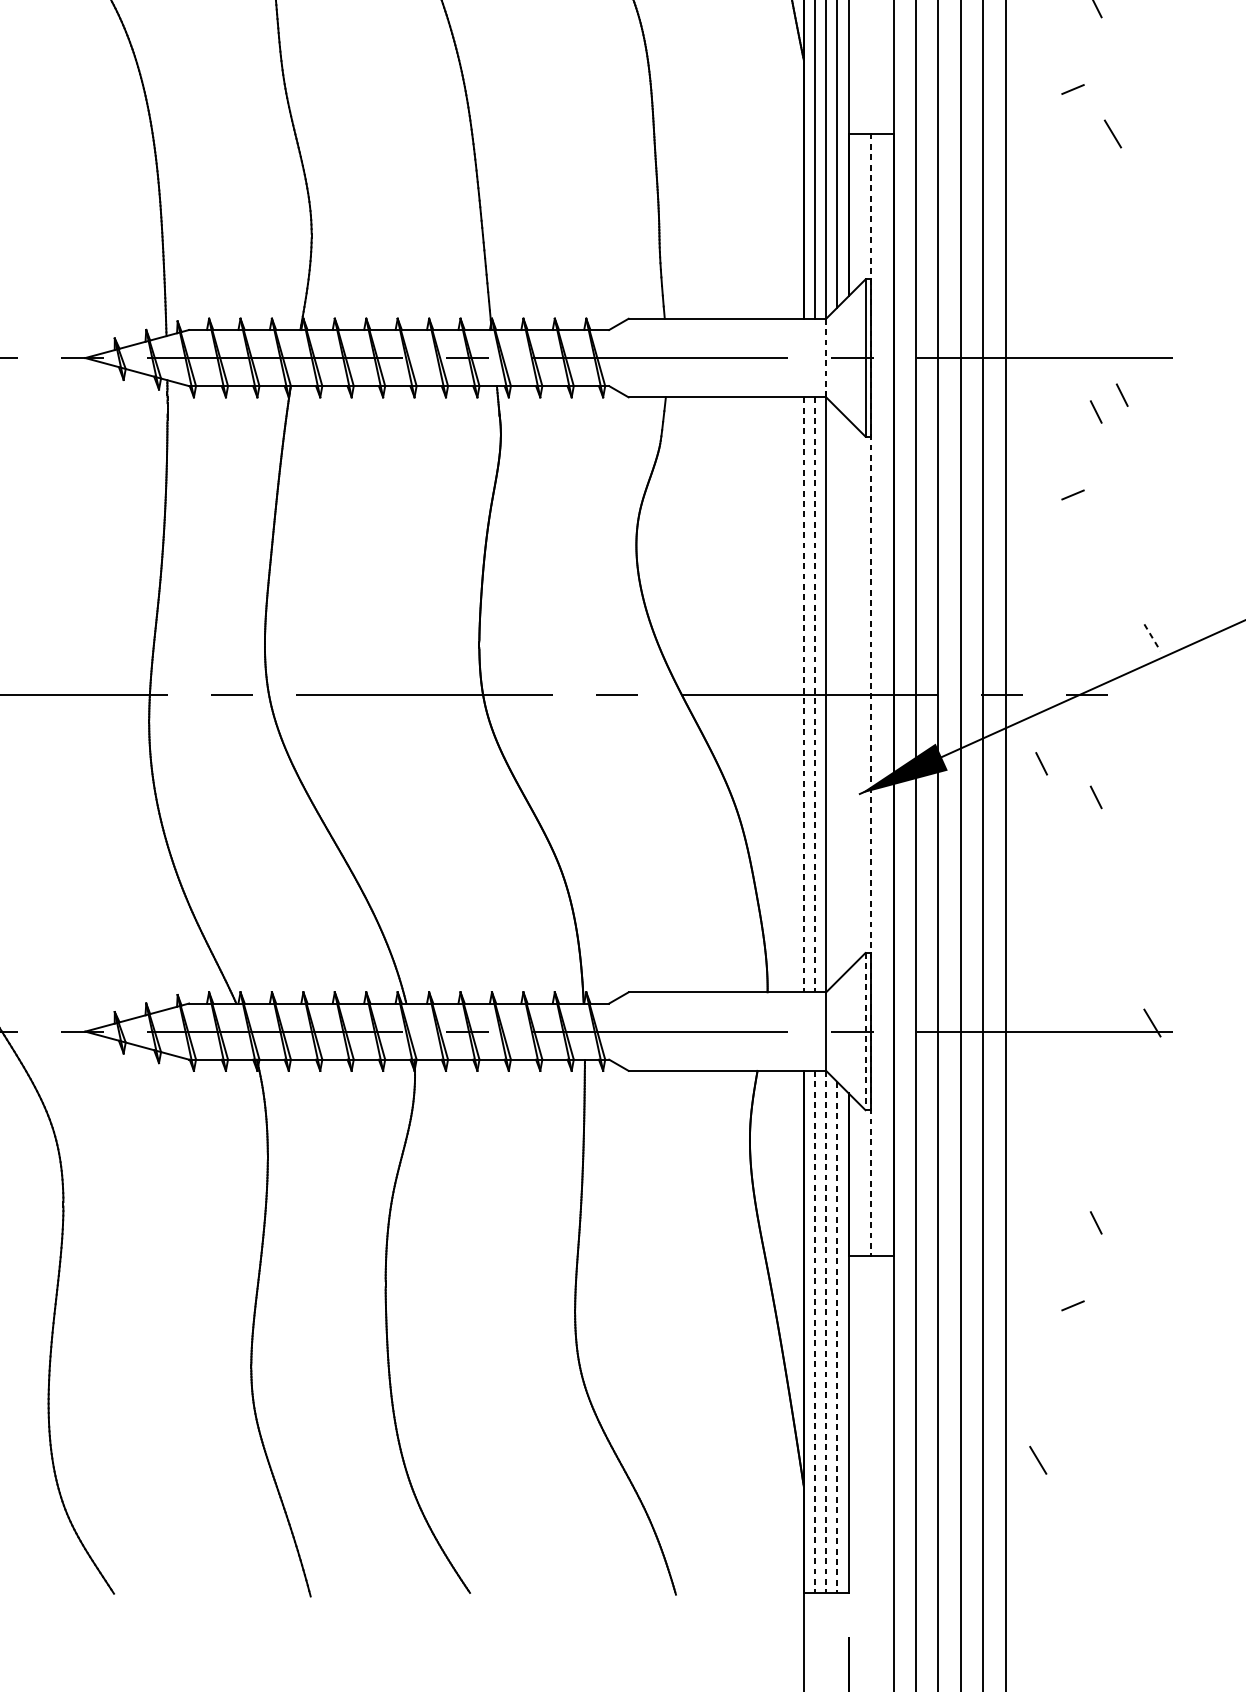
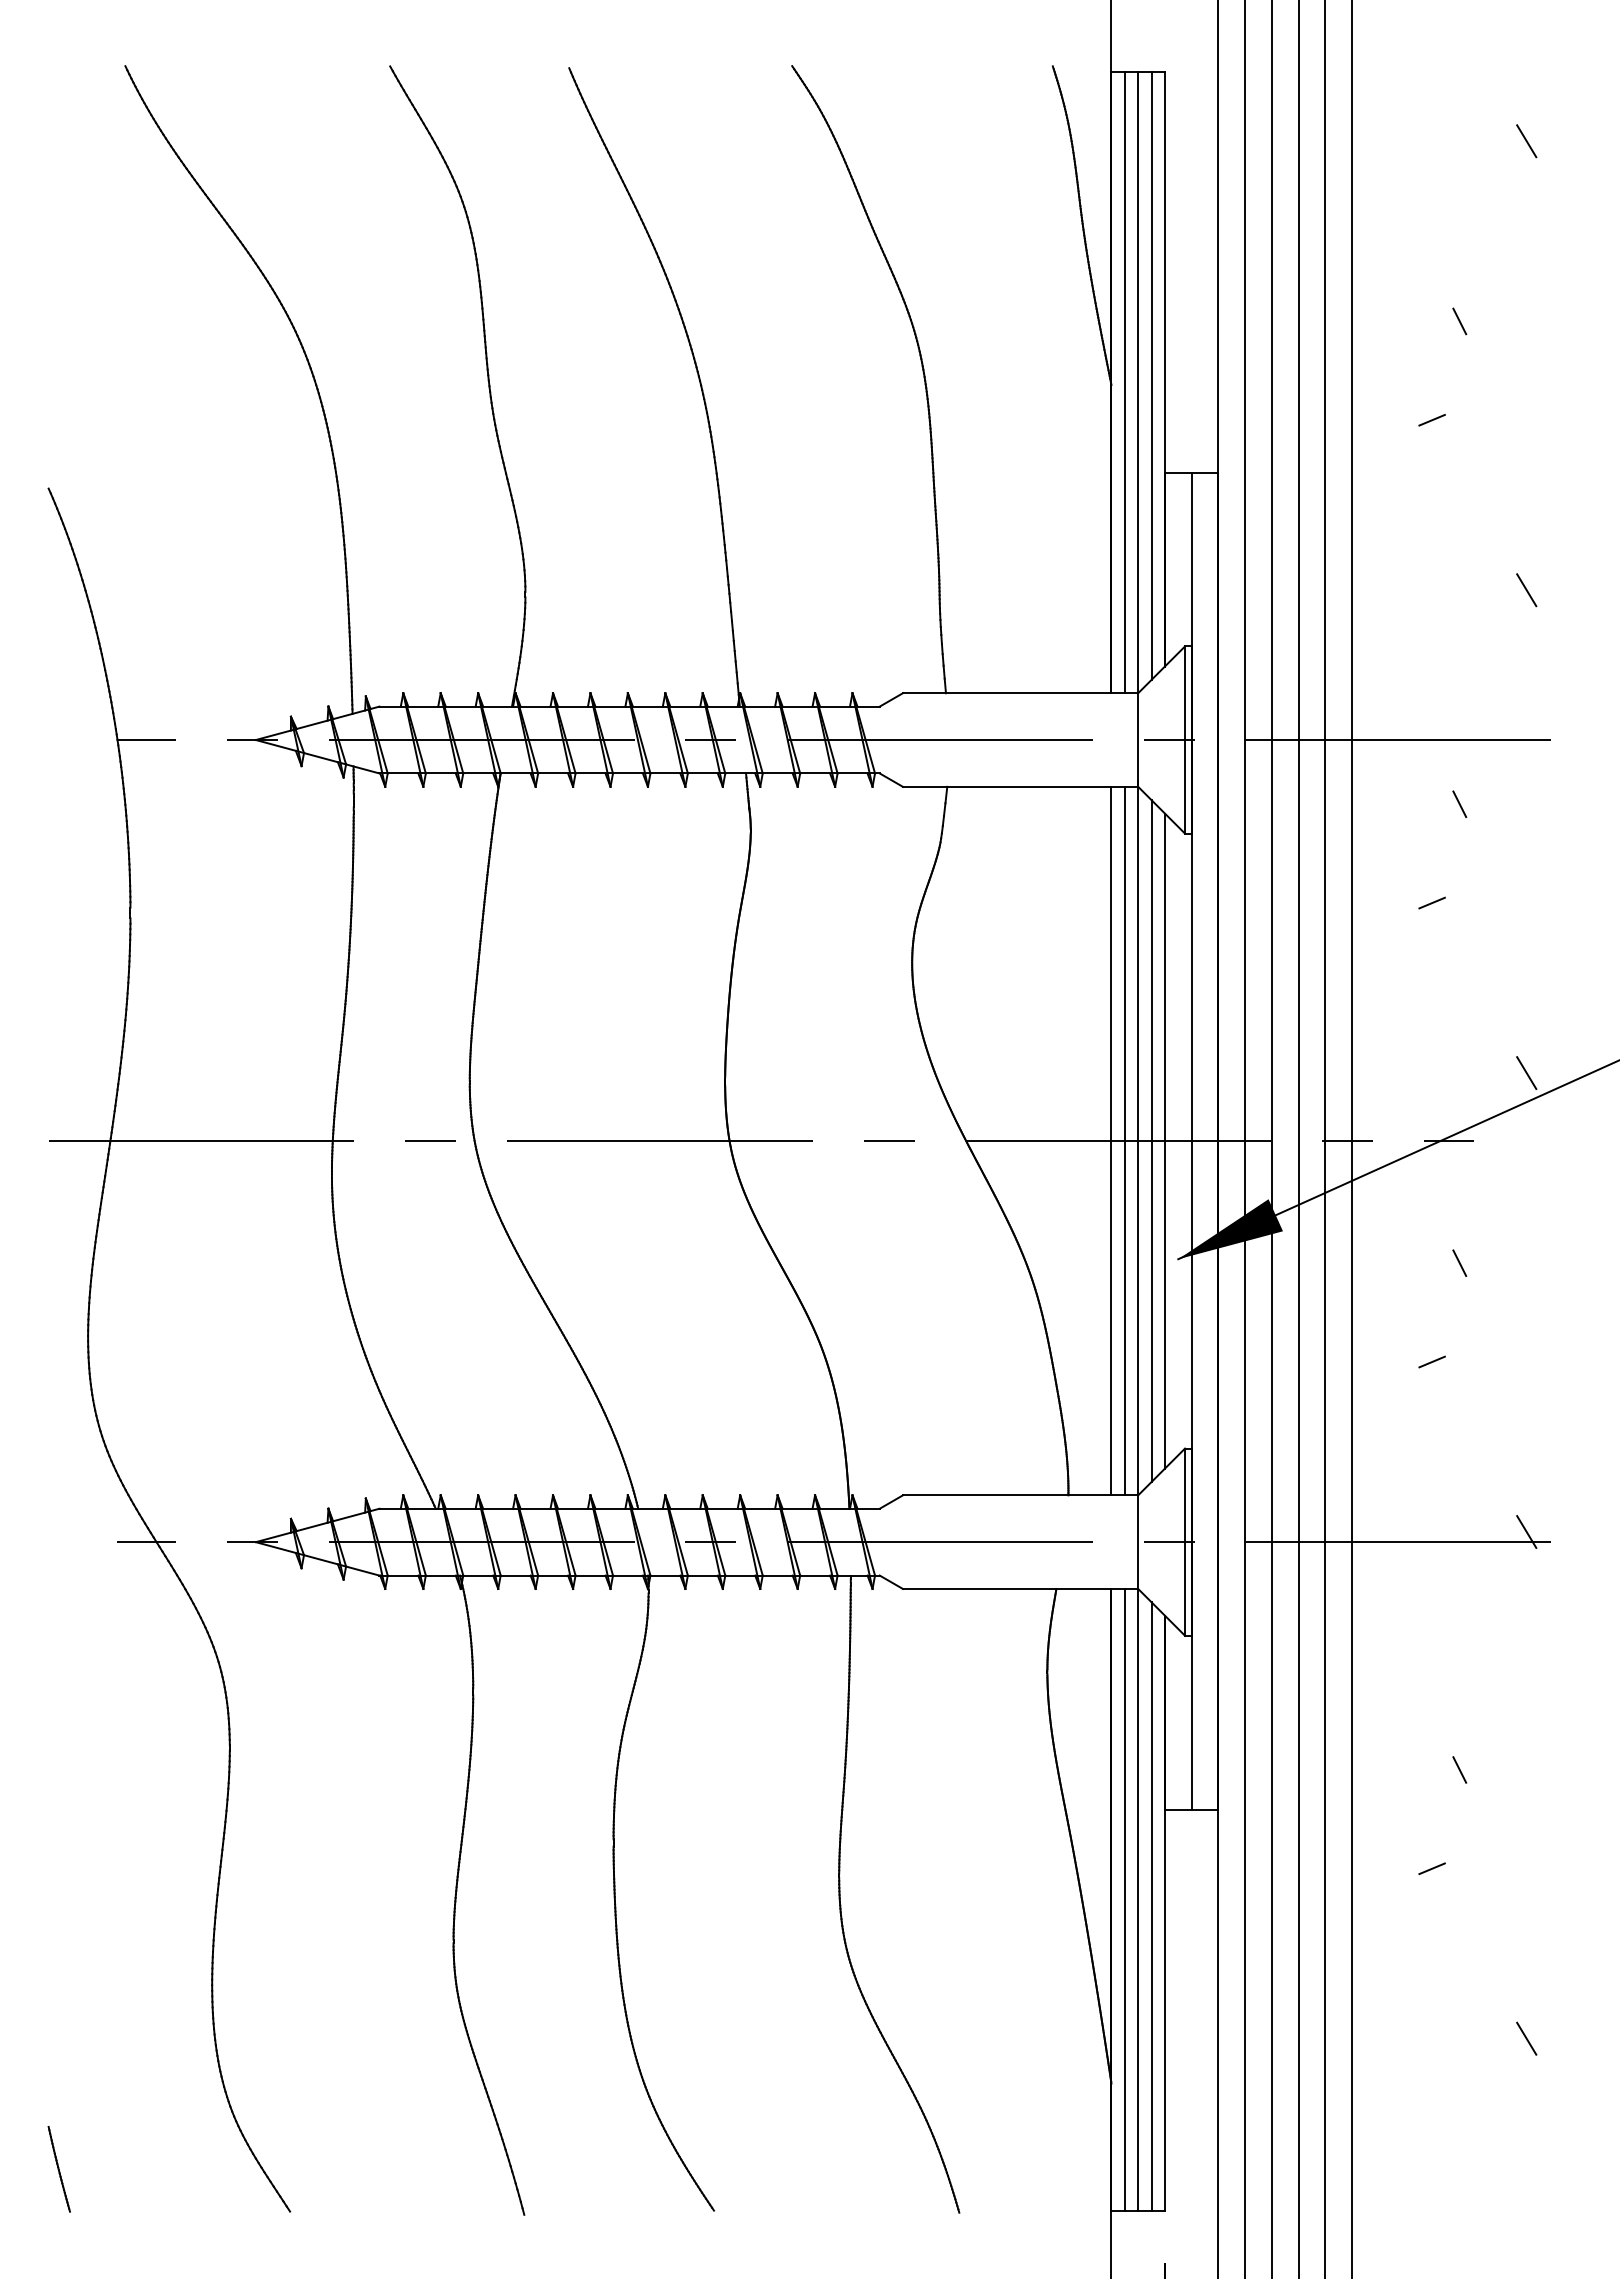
line: (1112, 134) -> (1526, 590), moved
line: (826, 358) -> (1138, 740), dashed -> solid
line: (1122, 394) -> (1490, 783), removed
line: (1152, 638) -> (1526, 1073), dashed -> solid
line: (848, 694) -> (1164, 1140), added
line: (803, 695) -> (1111, 1141), dashed -> solid
line: (814, 695) -> (1124, 1141), dashed -> solid
line: (837, 695) -> (1151, 1141), added
line: (870, 695) -> (1191, 1141), dashed -> solid
line: (1041, 763) -> (1394, 1222), removed
line: (1072, 879) -> (1431, 1361), added
line: (865, 1031) -> (1185, 1542), dashed -> solid
line: (814, 1331) -> (1124, 1899), dashed -> solid
line: (826, 1331) -> (1138, 1899), dashed -> solid
line: (837, 1337) -> (1151, 1906), dashed -> solid
line: (1038, 1460) -> (1526, 2038), moved

